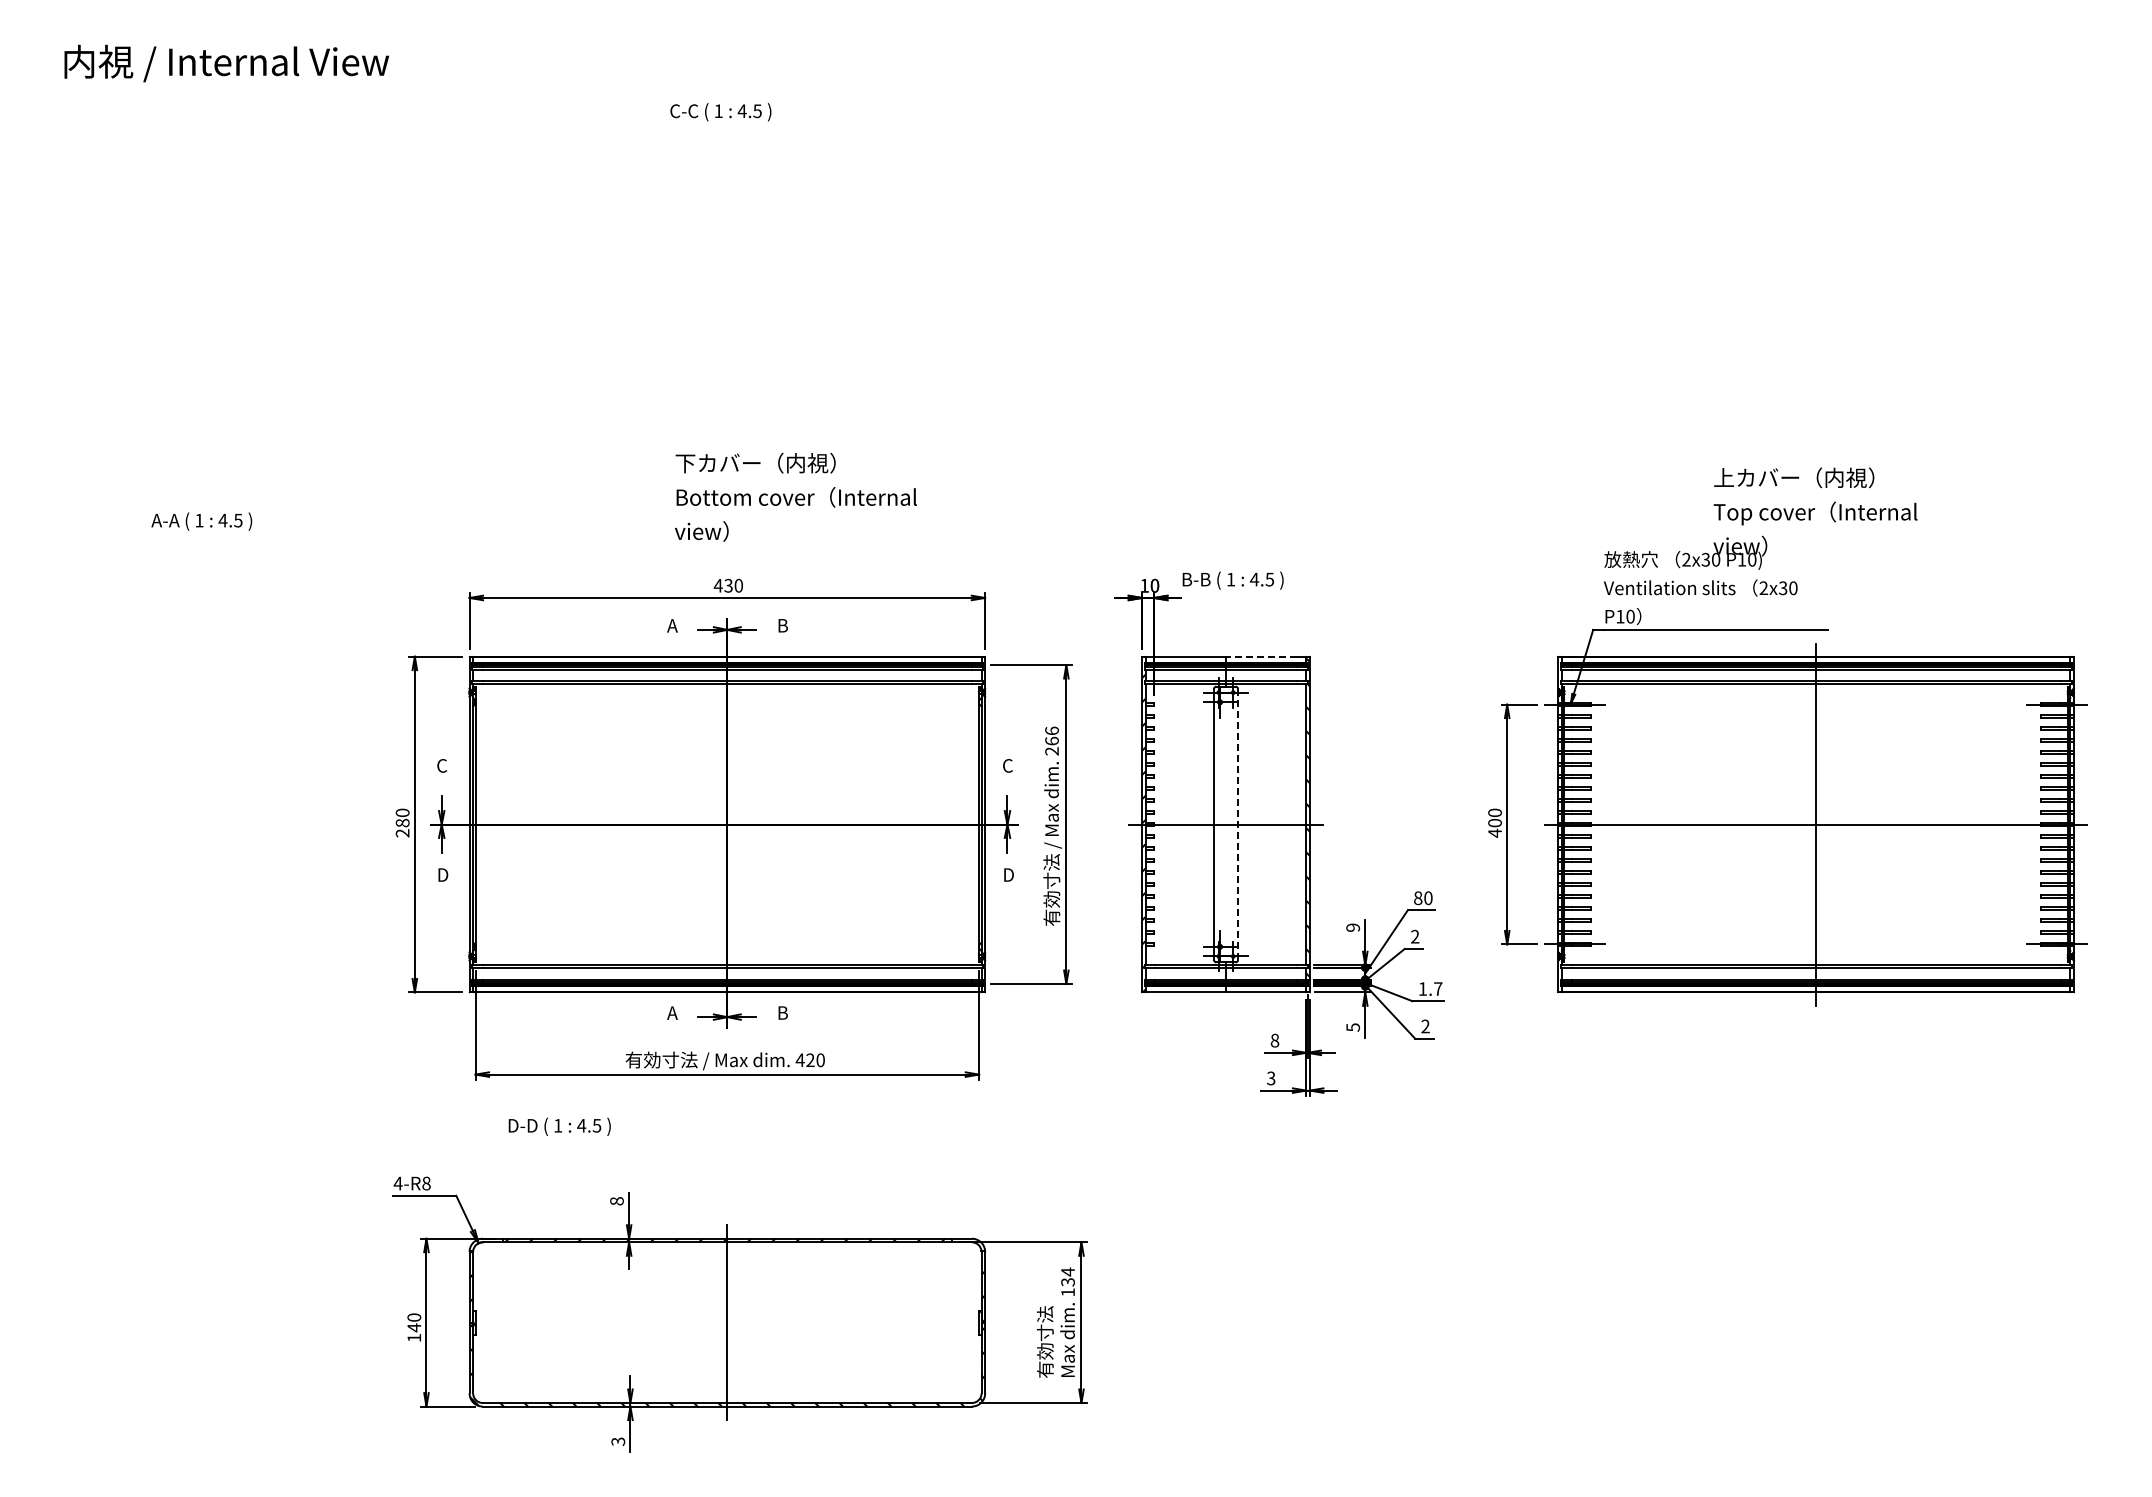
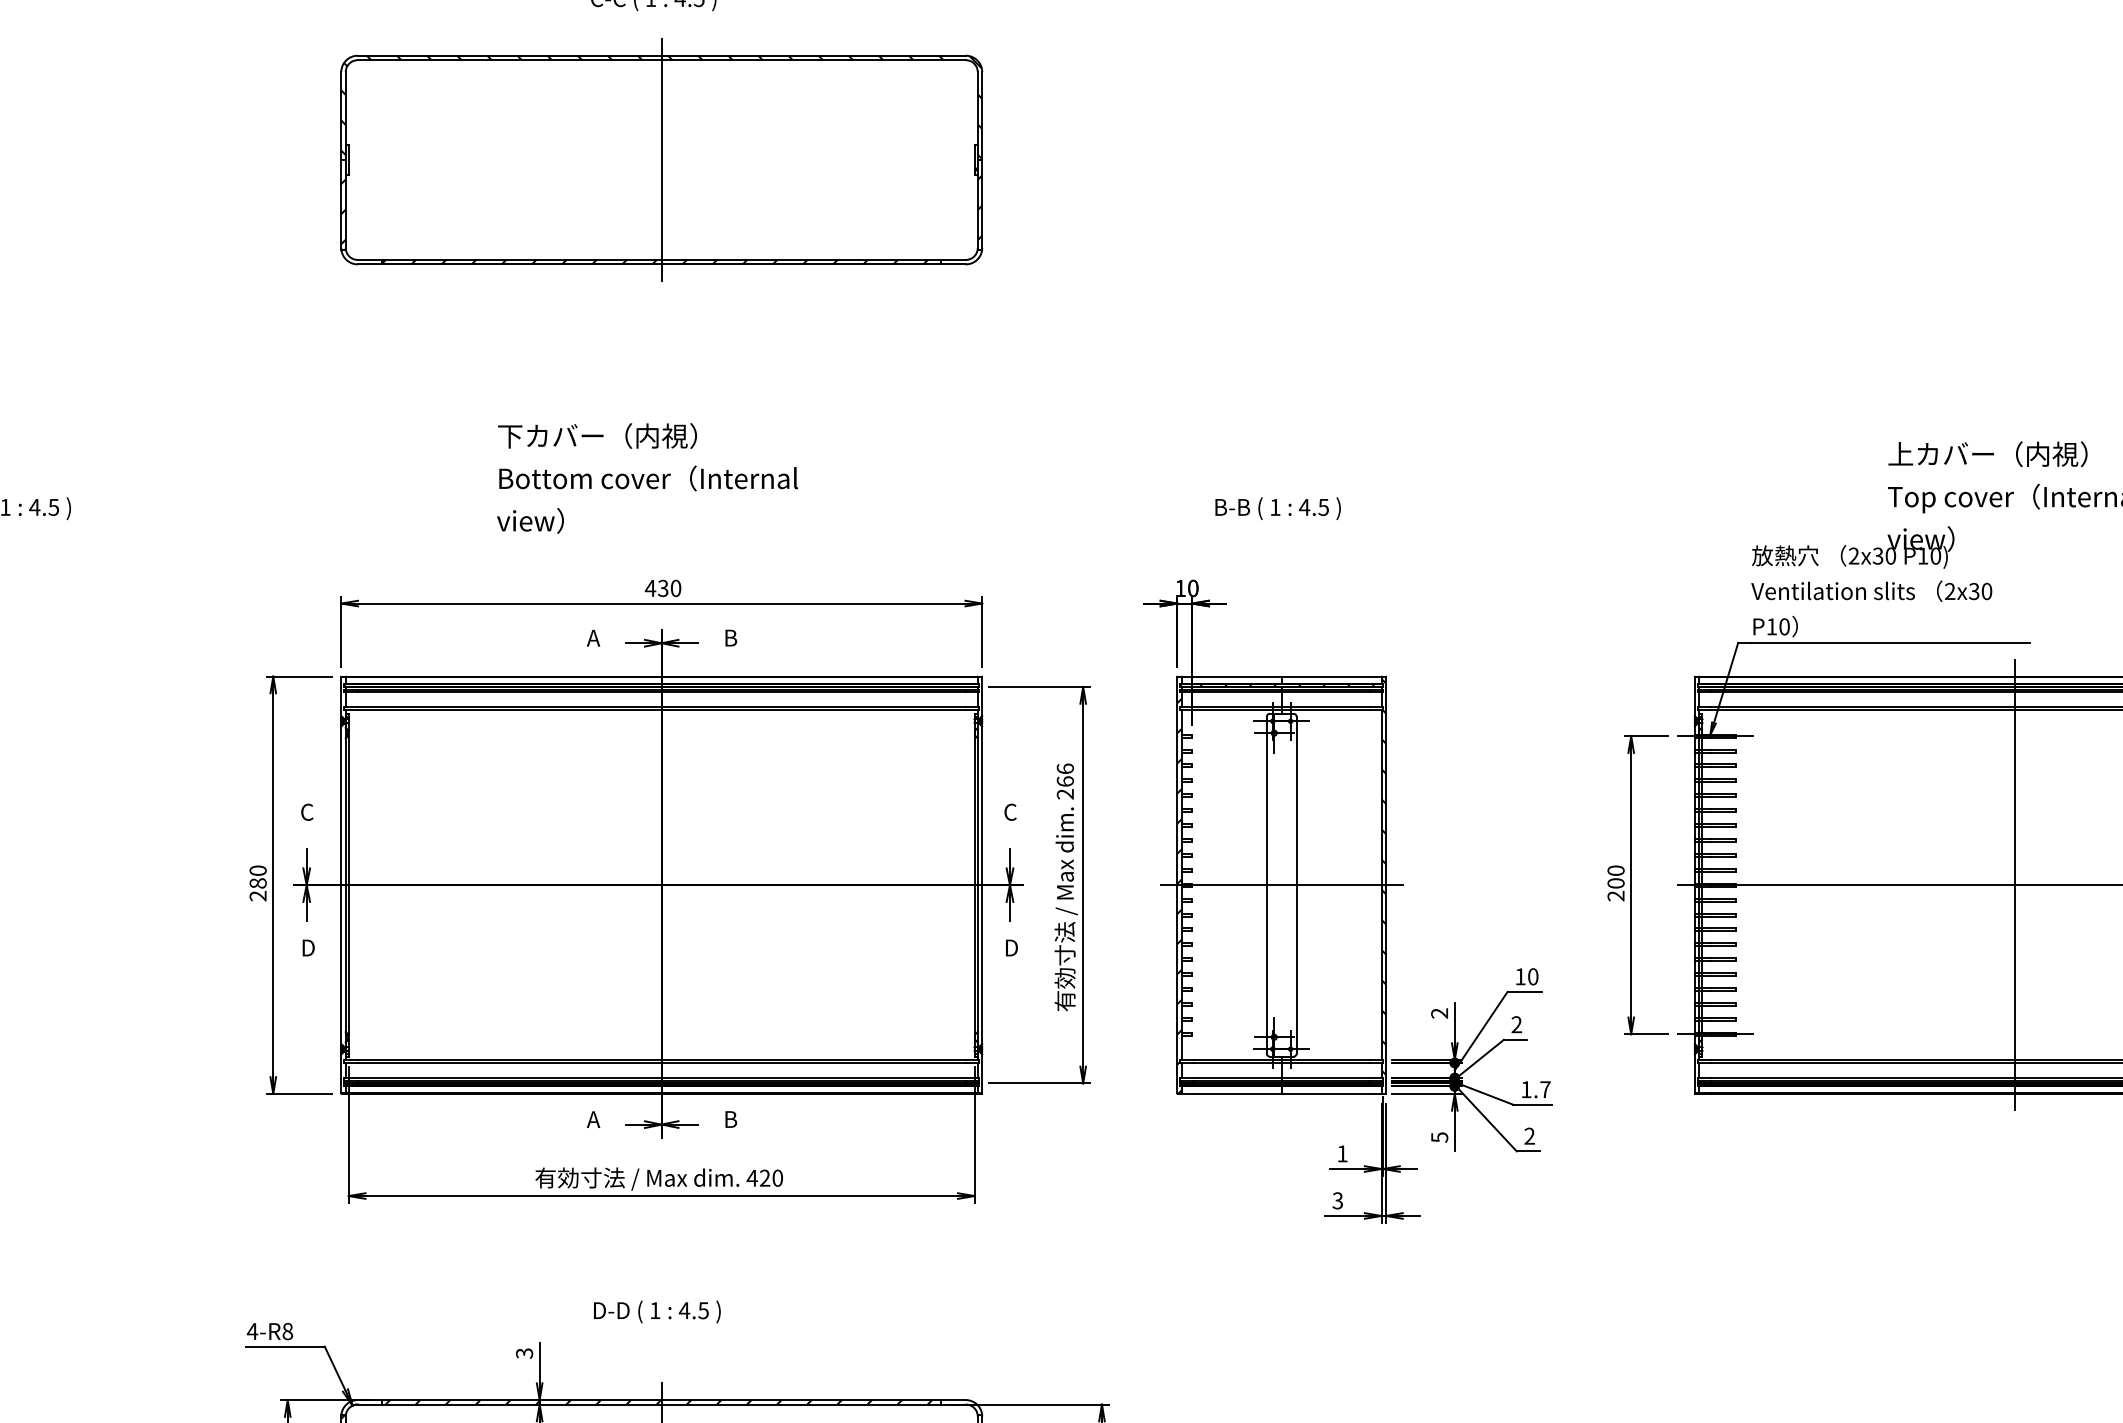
part: (726, 241) -> (660, 160), added
text: (795, 496) -> (647, 477), moved
text: (1232, 580) -> (1277, 508), moved
line: (1260, 656) -> (1324, 676), dashed -> solid
line: (1238, 824) -> (1297, 885), dashed -> solid
text: (1494, 832) -> (1615, 895), 400 -> 200
text: (1418, 898) -> (1520, 977), 80 -> 10
text: (1353, 927) -> (1440, 1013), 9 -> 2
text: (1274, 1040) -> (1341, 1153), 8 -> 1
text: (559, 1126) -> (656, 1311), moved
text: (616, 1201) -> (523, 1353), 8 -> 3

